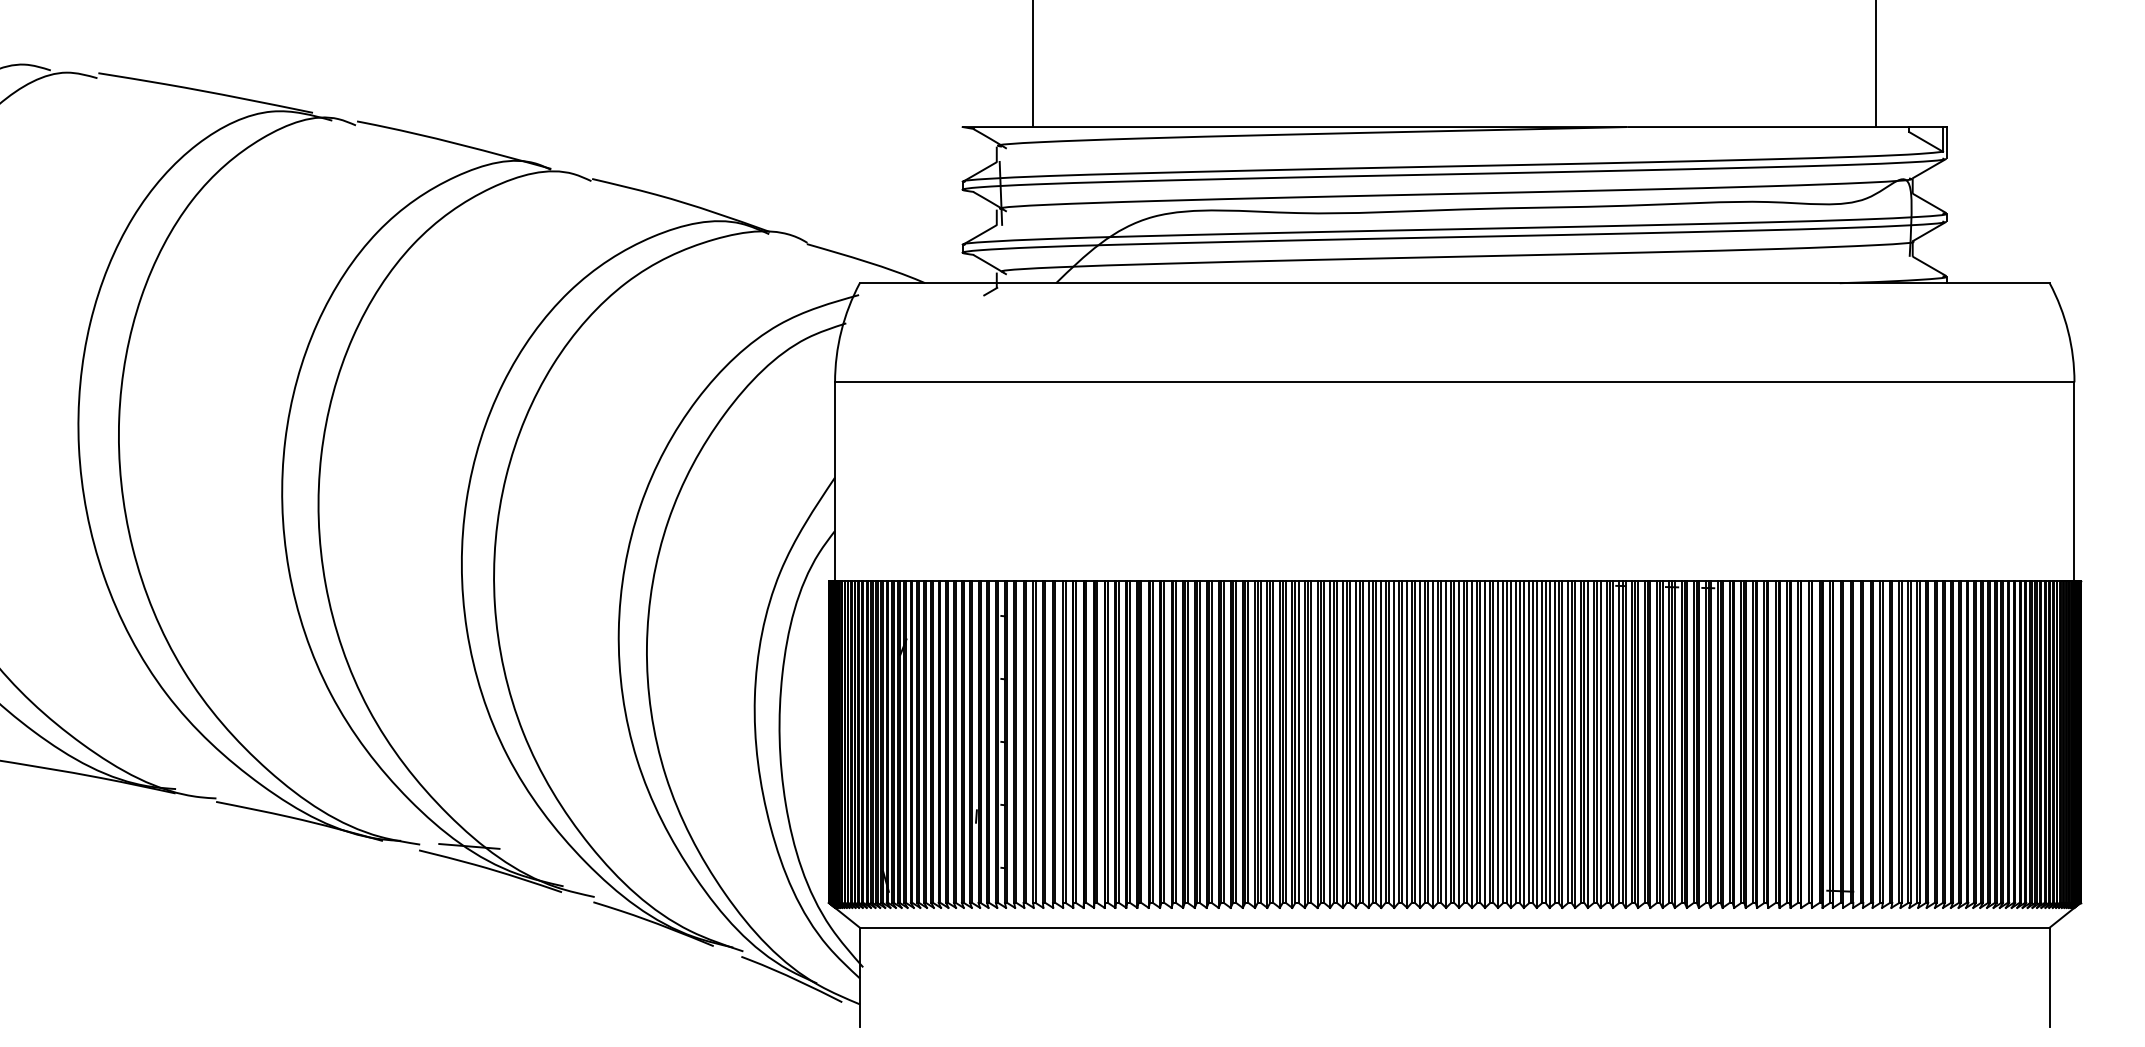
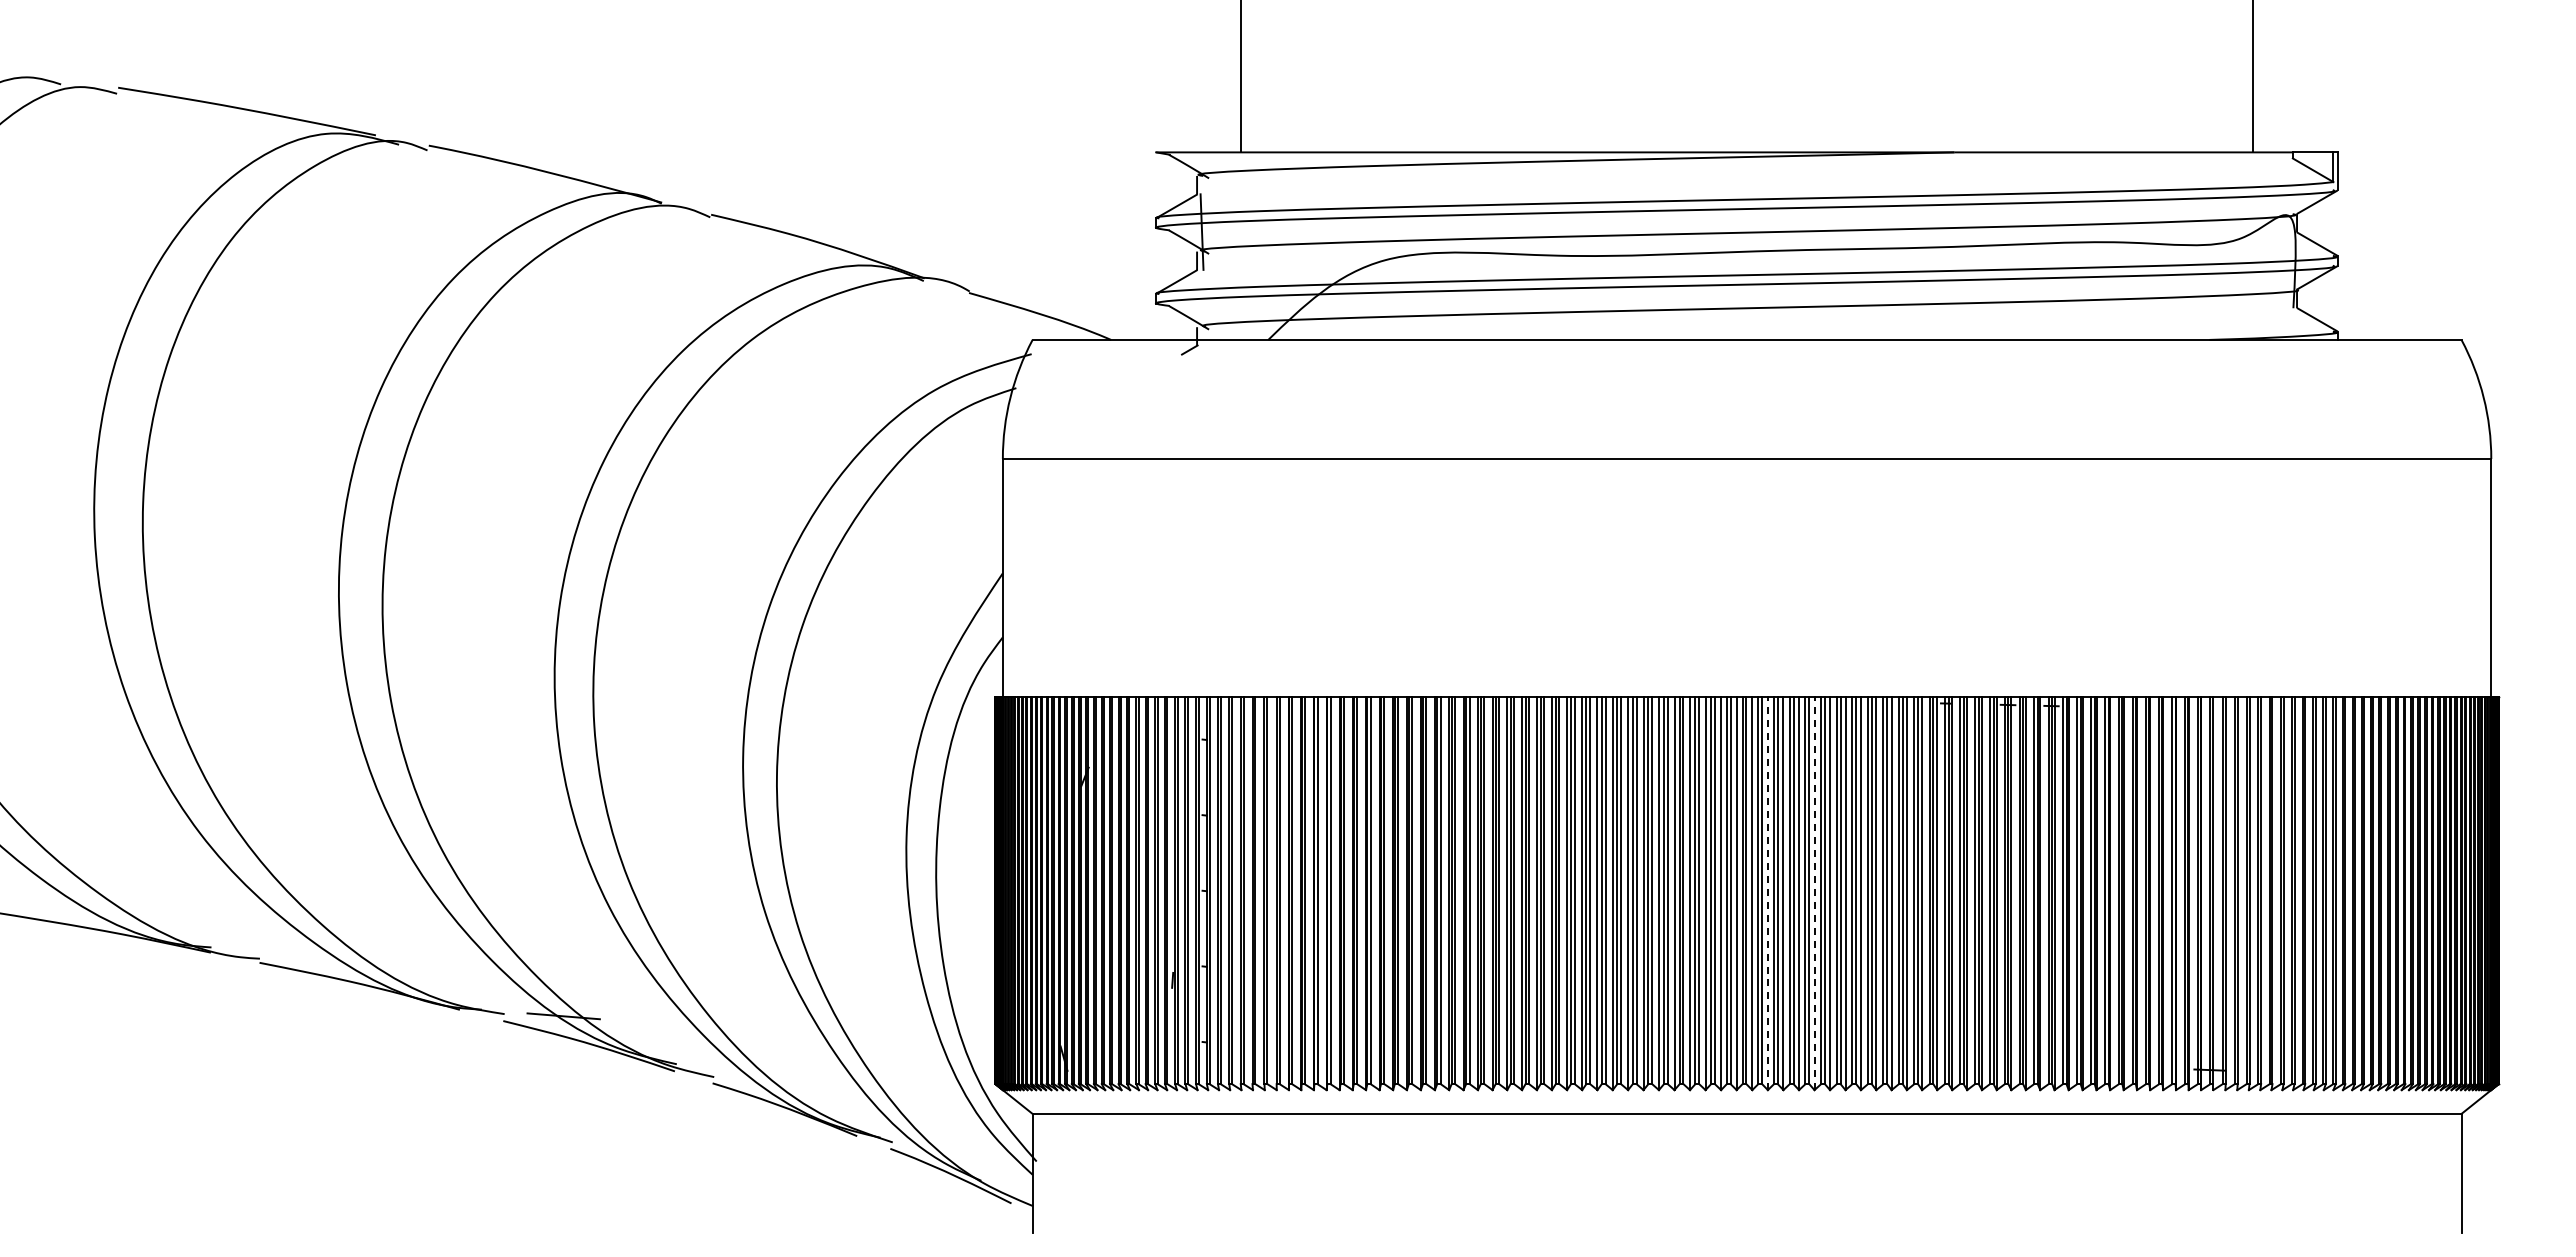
line: (1471, 744) -> (1767, 893), solid -> dashed
line: (1510, 744) -> (1814, 893), solid -> dashed

